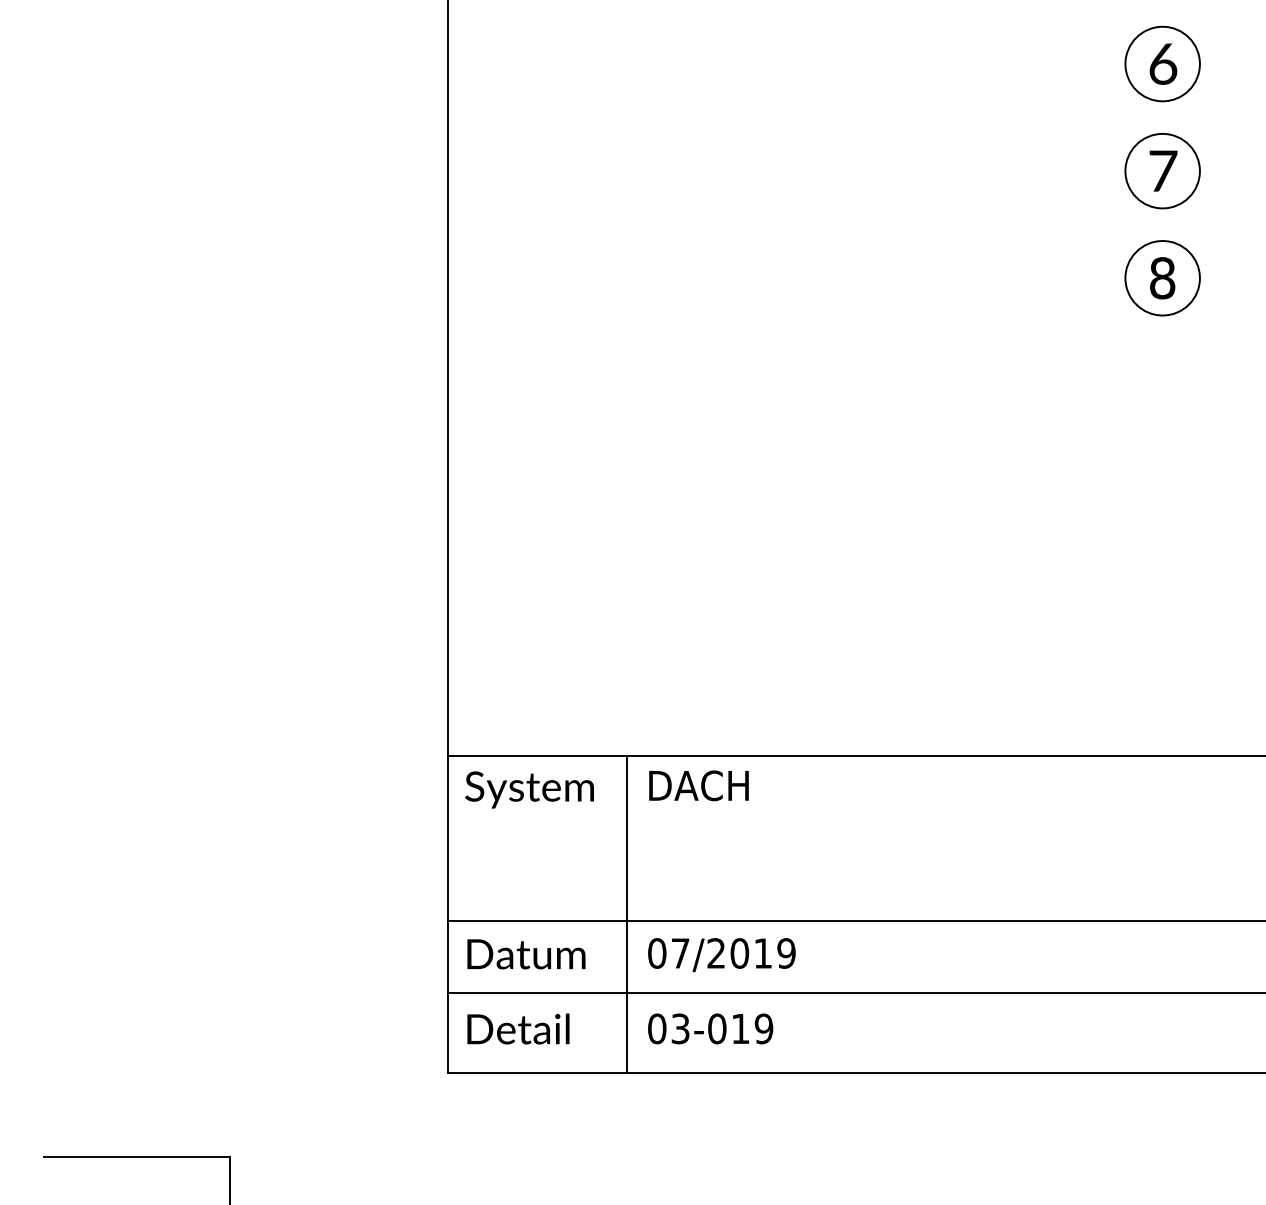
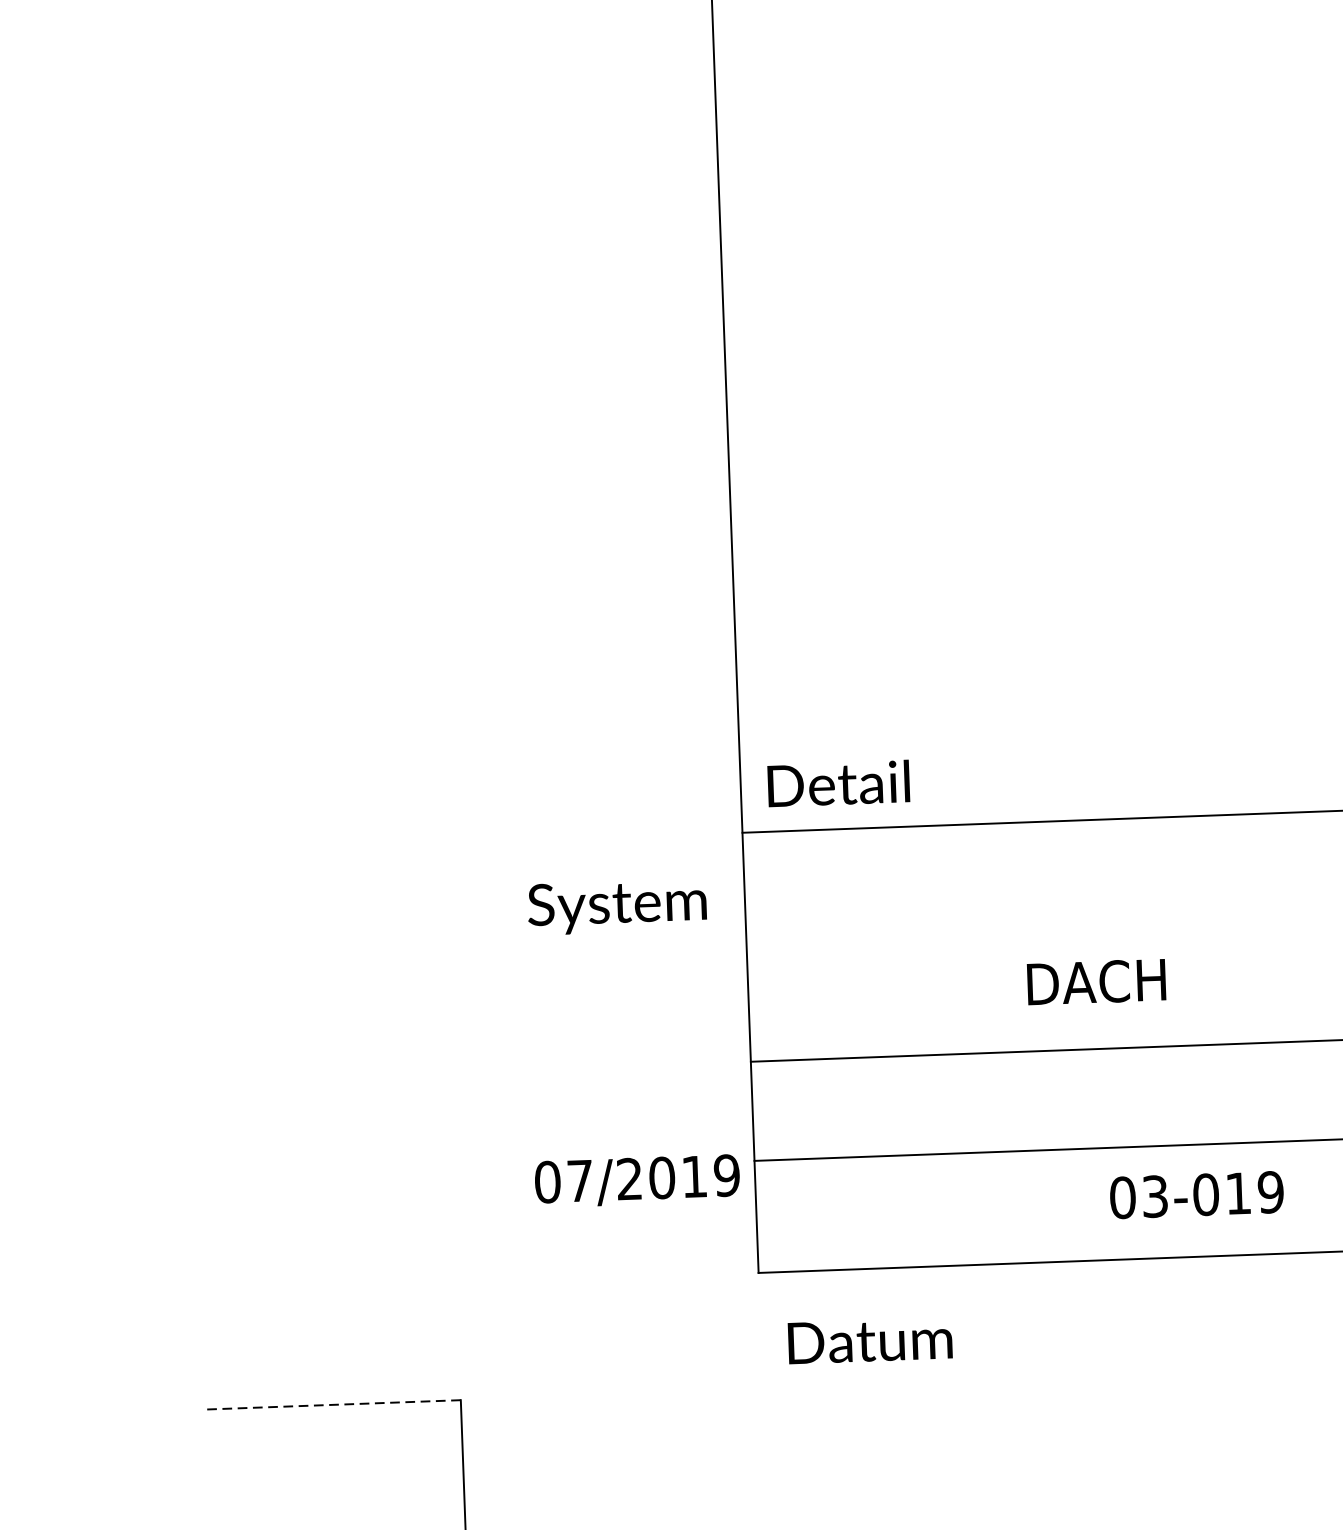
text: (698, 785) -> (1095, 981), moved
text: (529, 789) -> (617, 906), moved
line: (627, 914) -> (999, 1043), removed
text: (526, 954) -> (870, 1341), moved
text: (721, 955) -> (636, 1181), moved
text: (518, 1028) -> (838, 782), moved
text: (710, 1028) -> (1196, 1194), moved
line: (136, 1157) -> (331, 1405), solid -> dashed

